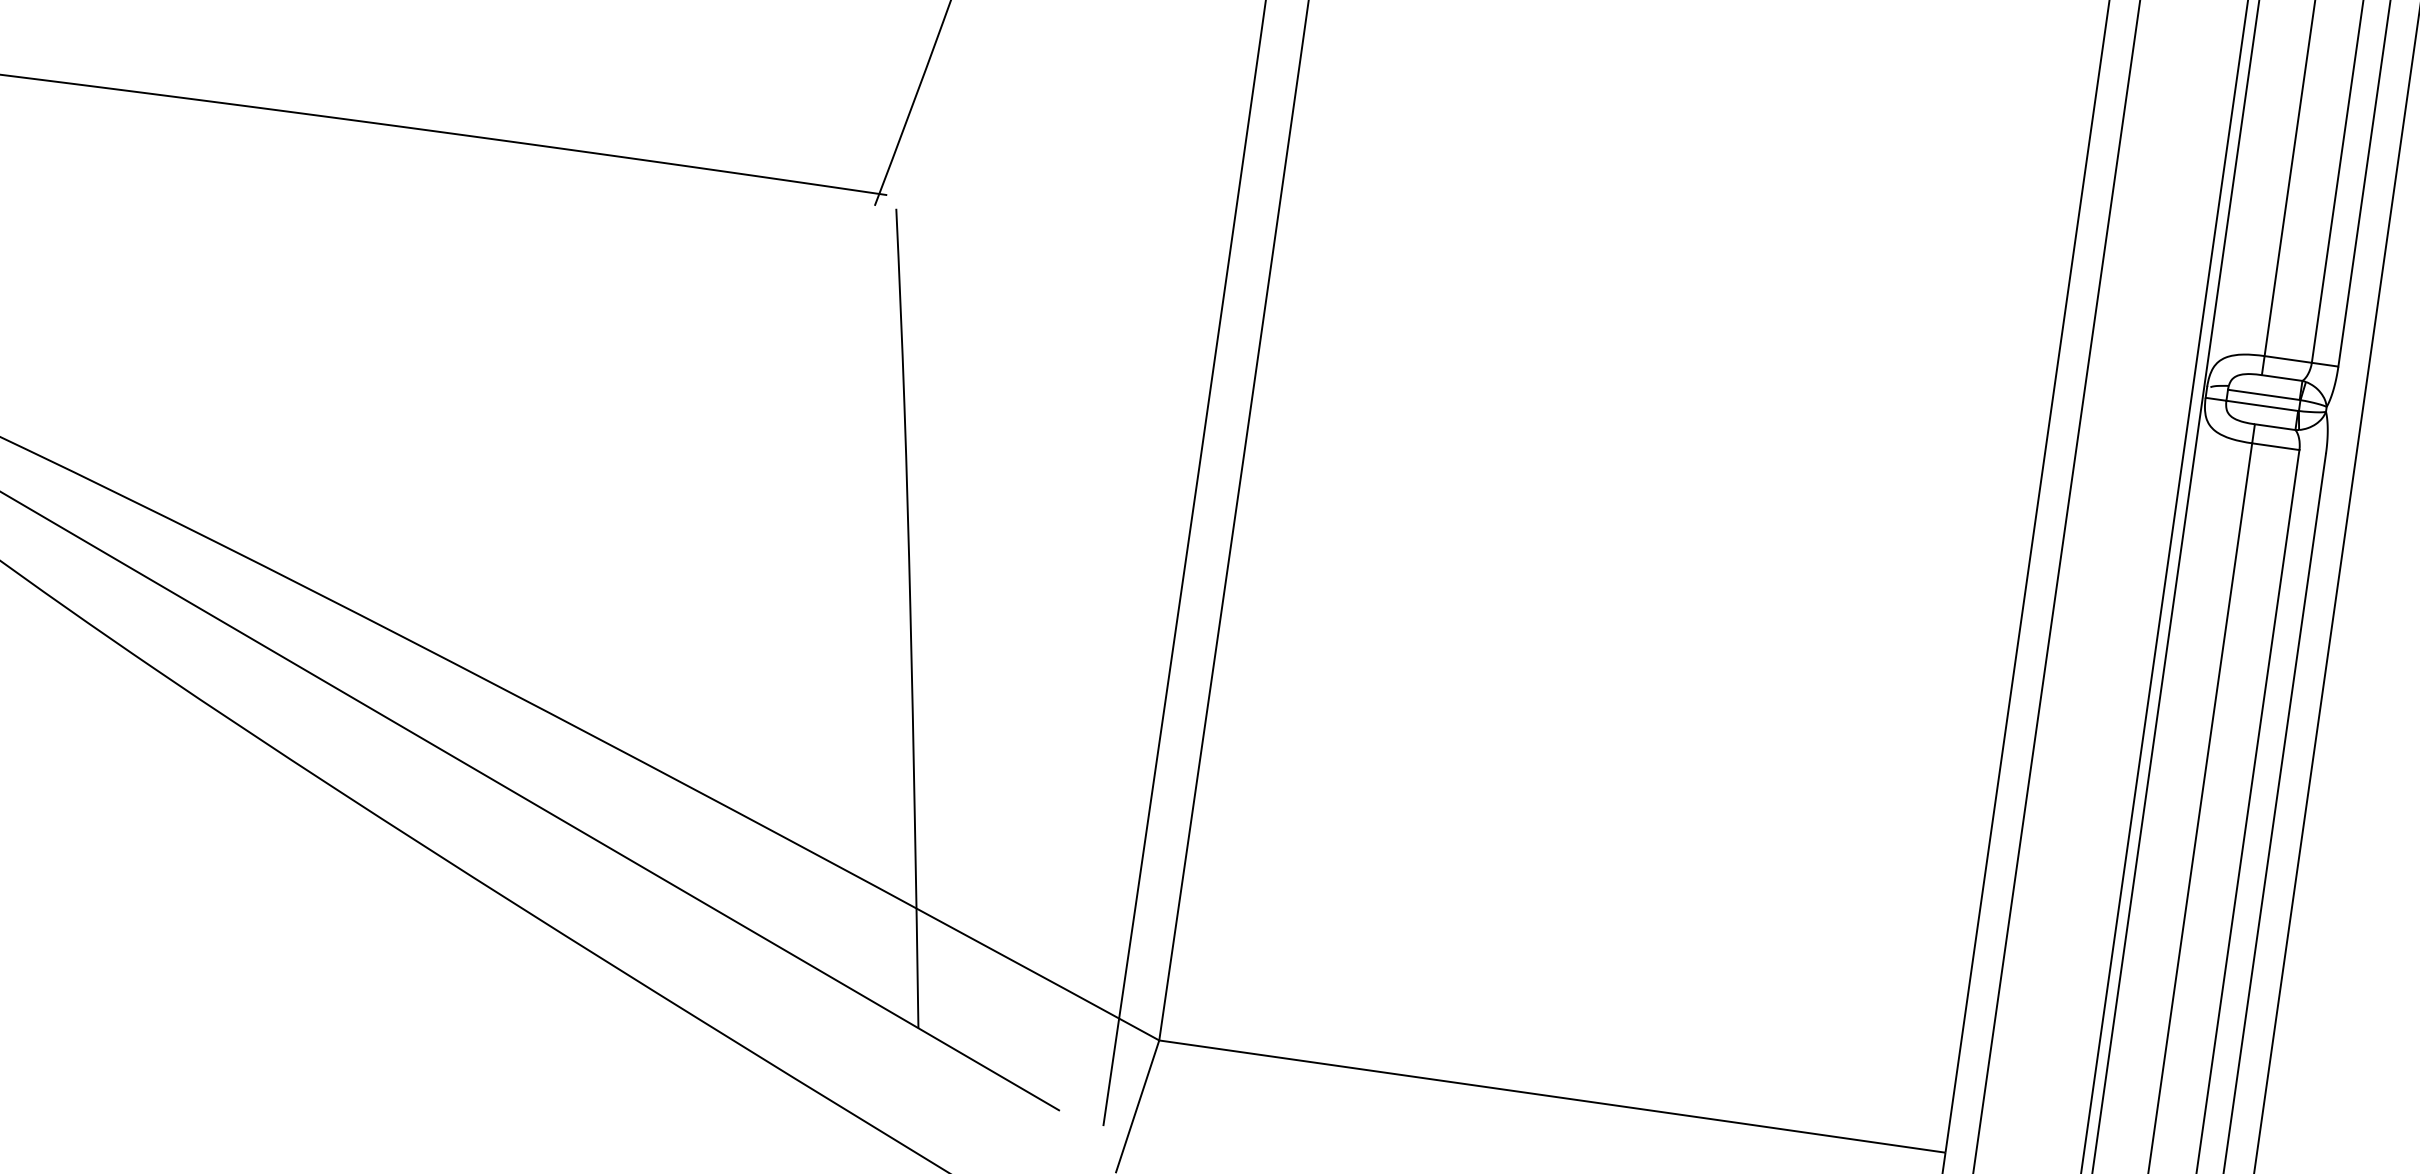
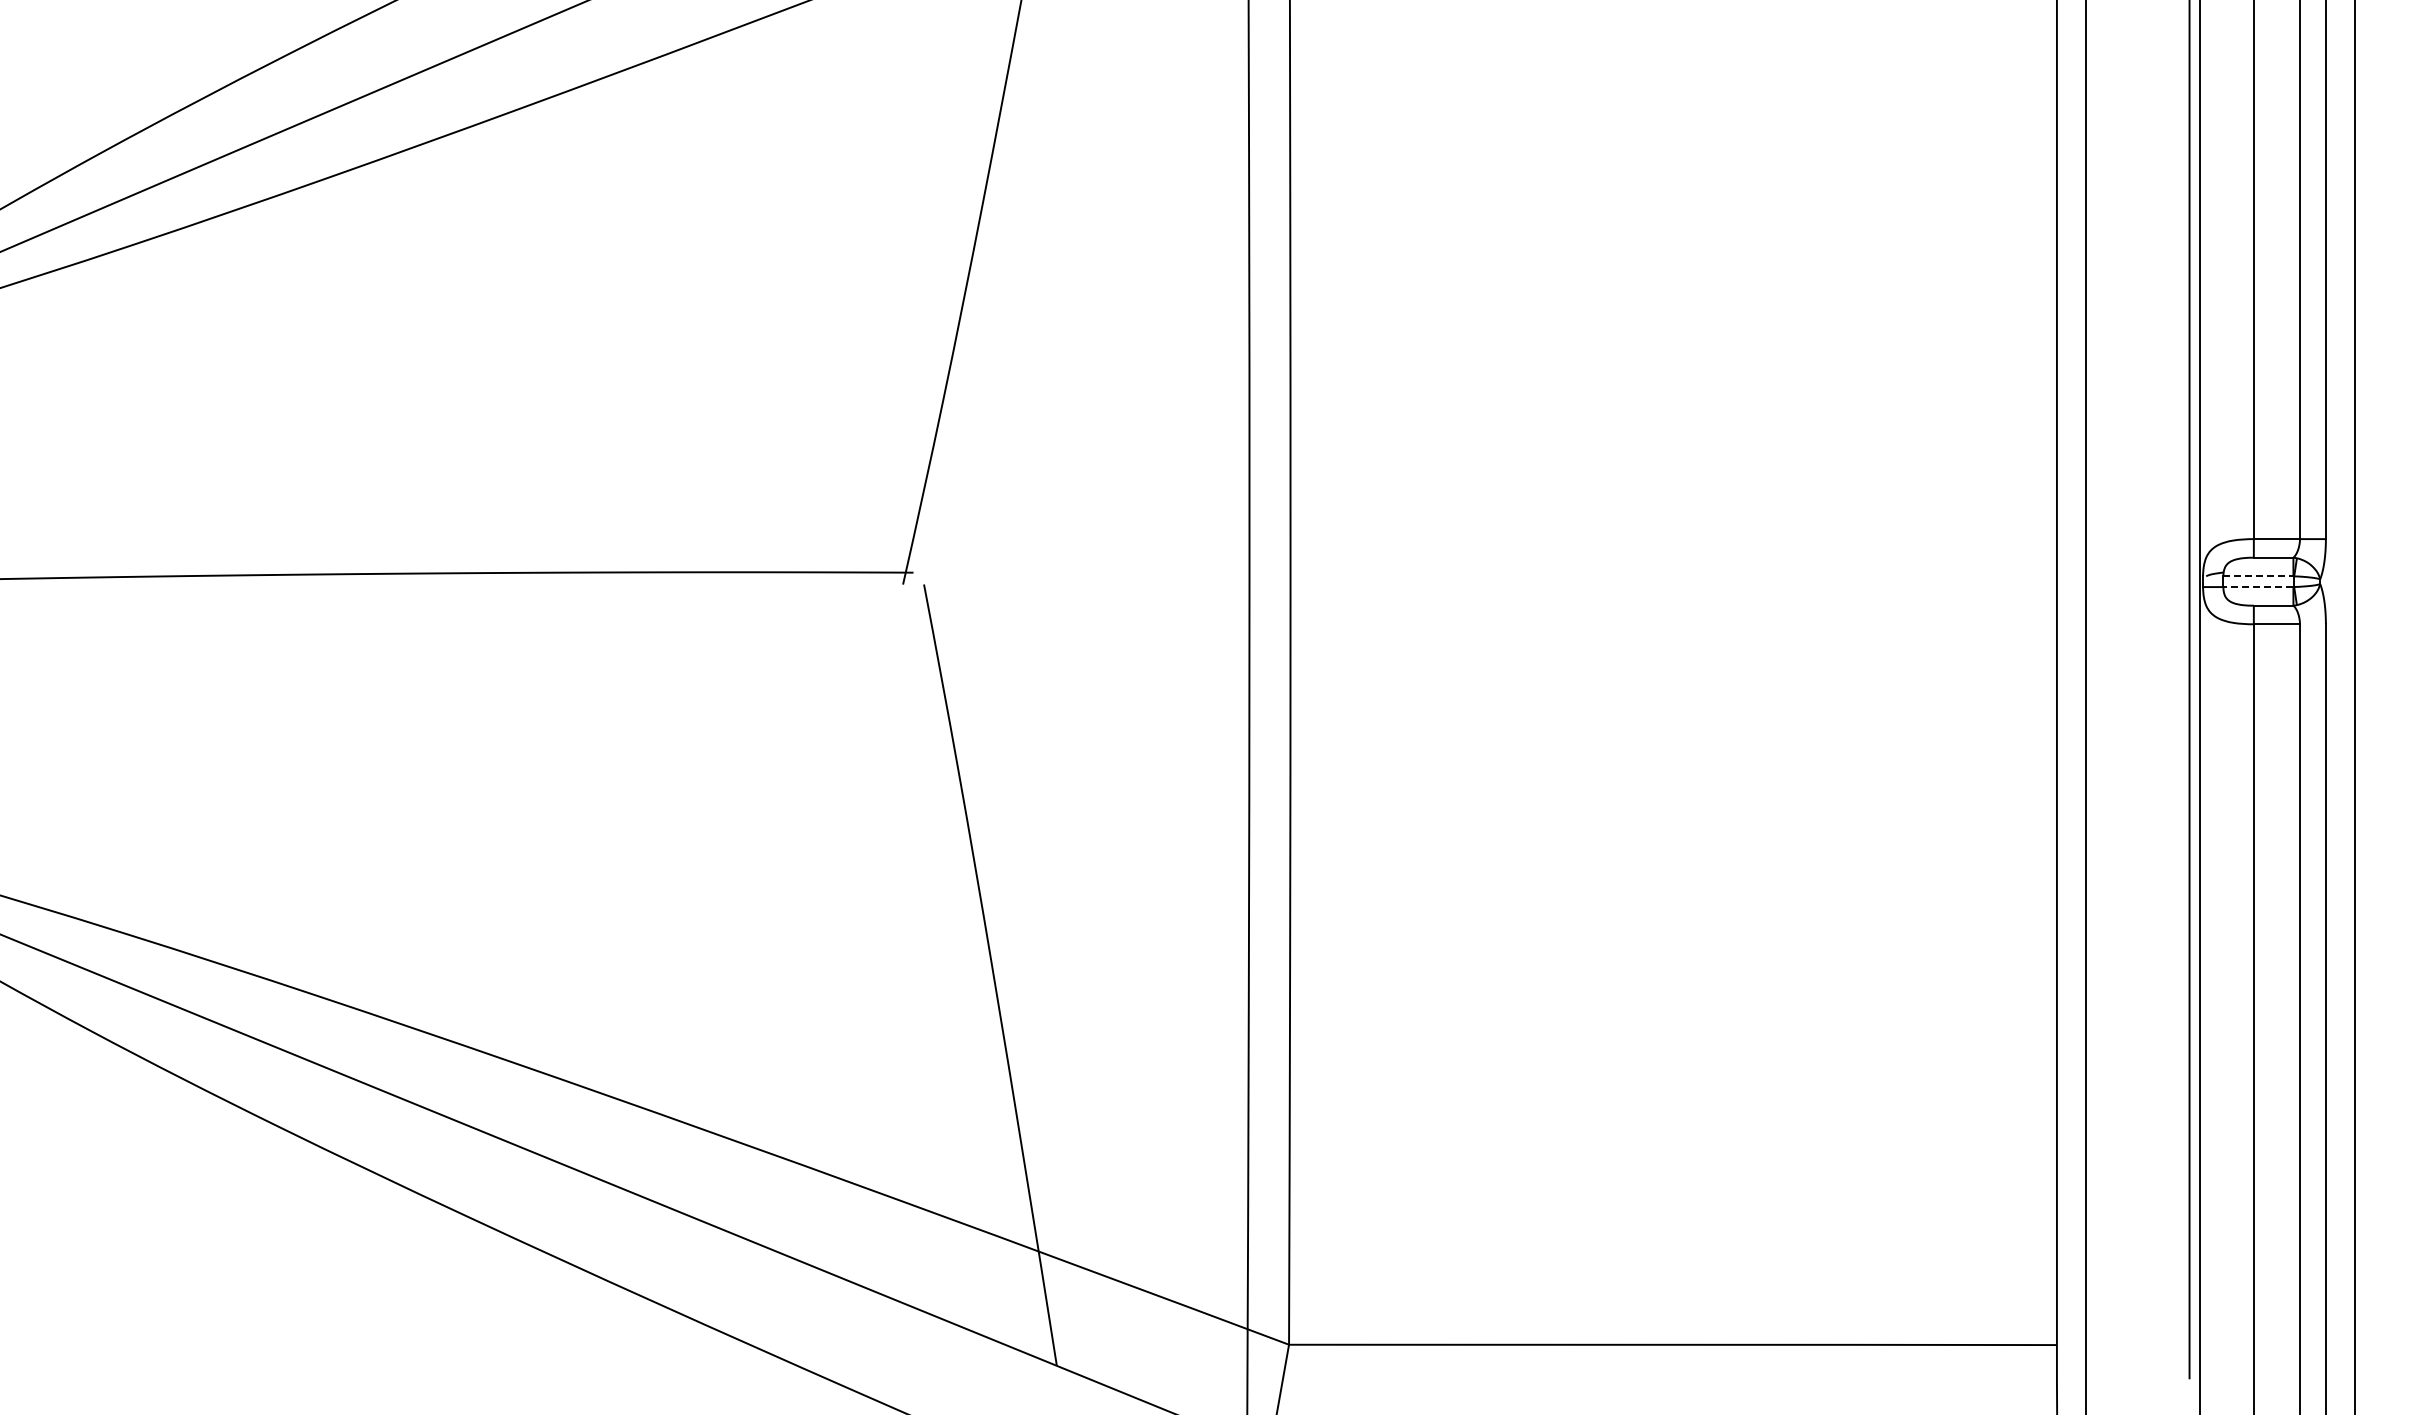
line: (2263, 395) -> (2258, 576), solid -> dashed
line: (2261, 406) -> (2257, 587), solid -> dashed

